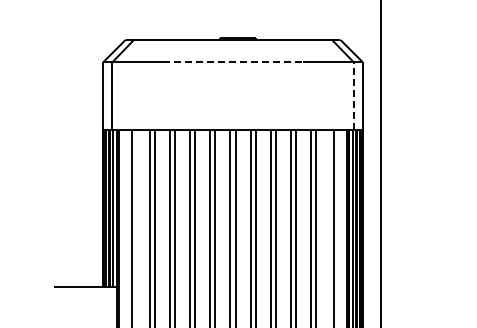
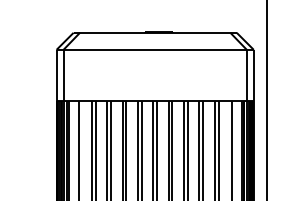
line: (233, 62) -> (155, 49), dashed -> solid
line: (353, 95) -> (246, 75), dashed -> solid

